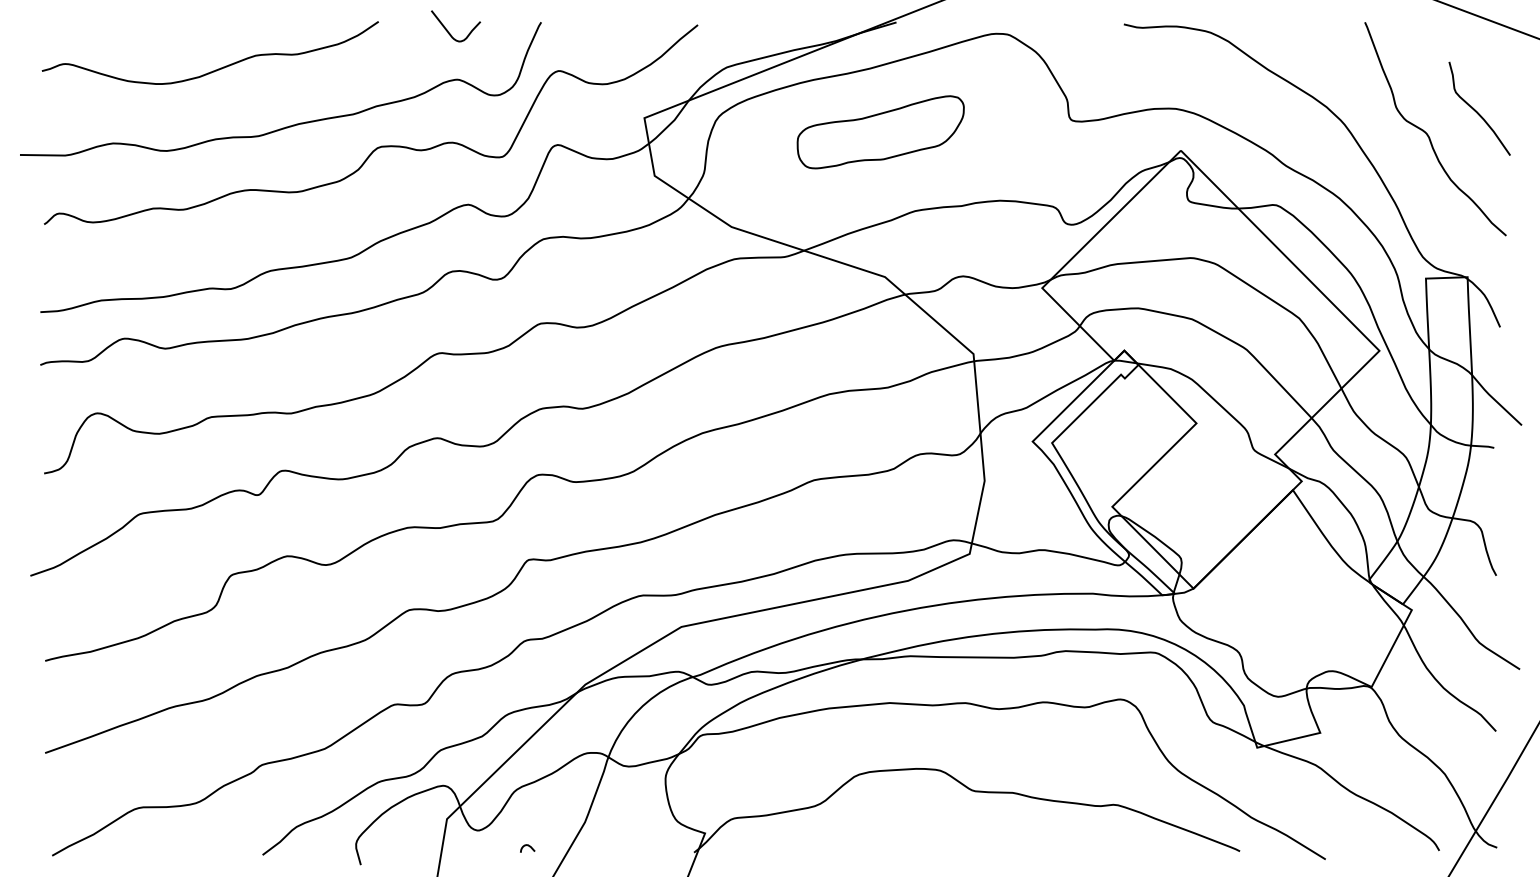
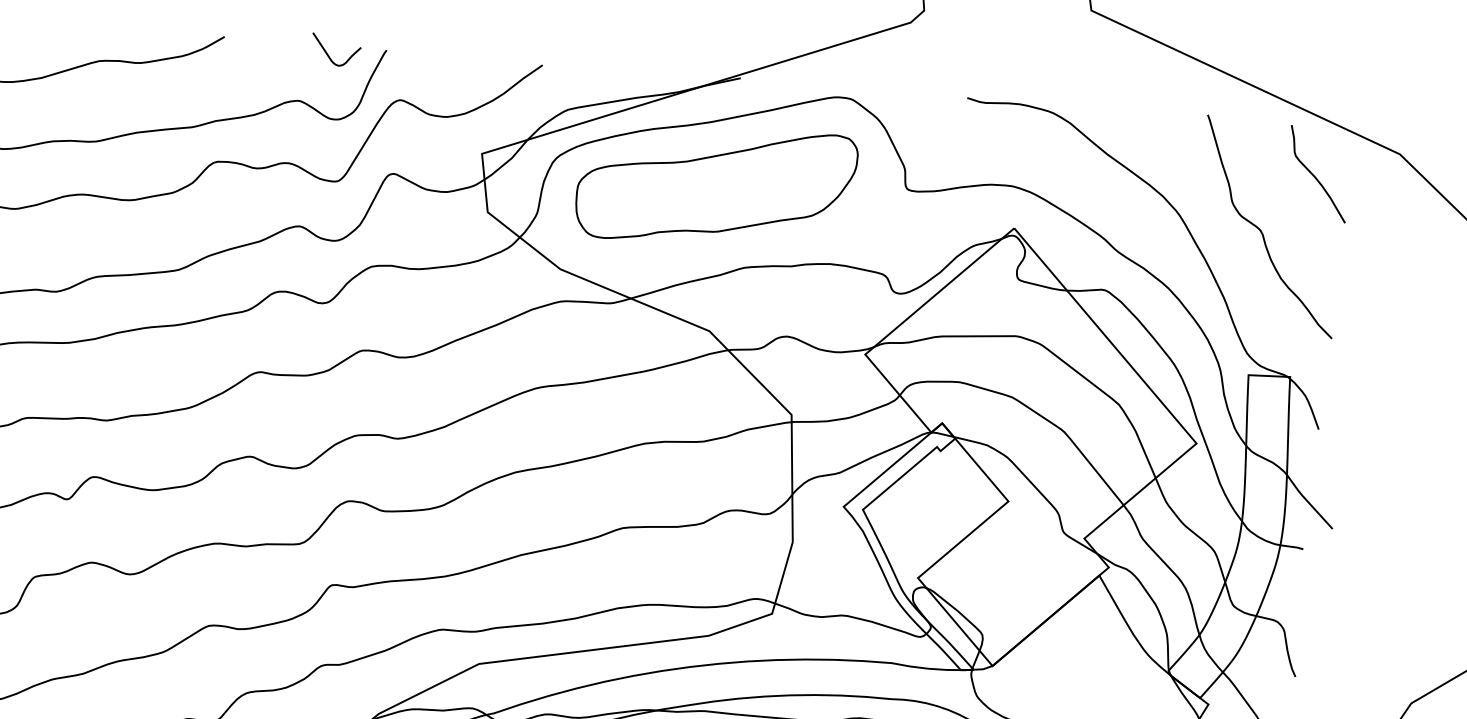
curve: (448, 30) -> (328, 53), moved
curve: (1476, 110) -> (1314, 175), moved
part: (880, 132) -> (716, 186), size x1.67

